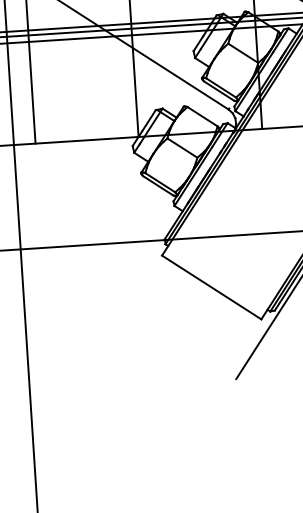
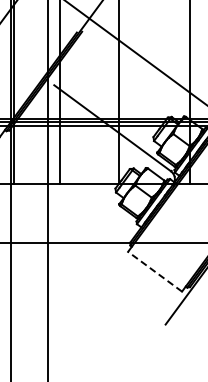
line: (212, 287) -> (155, 271), solid -> dashed

